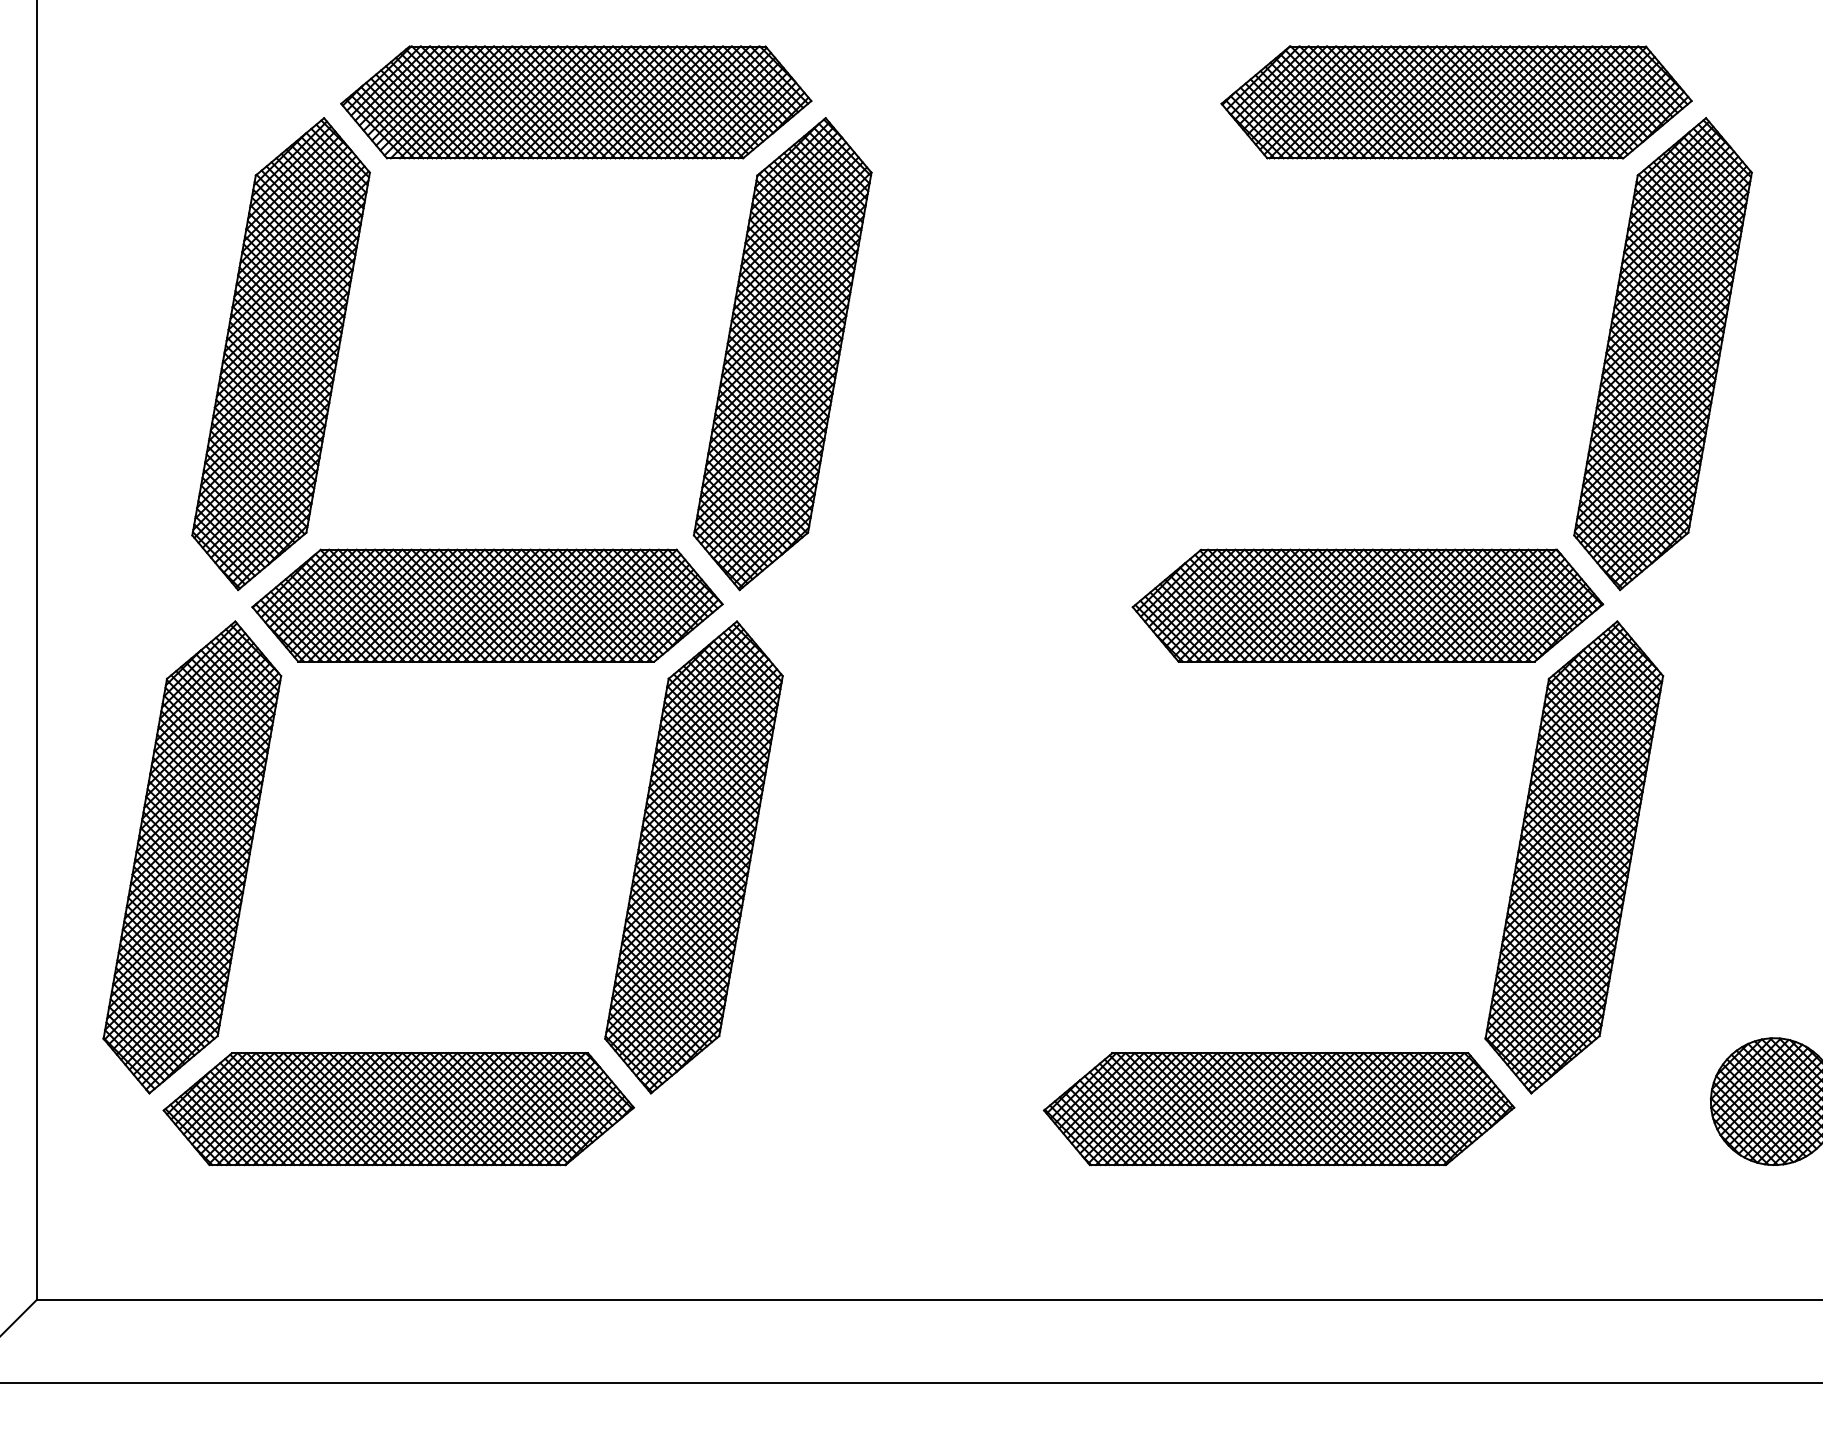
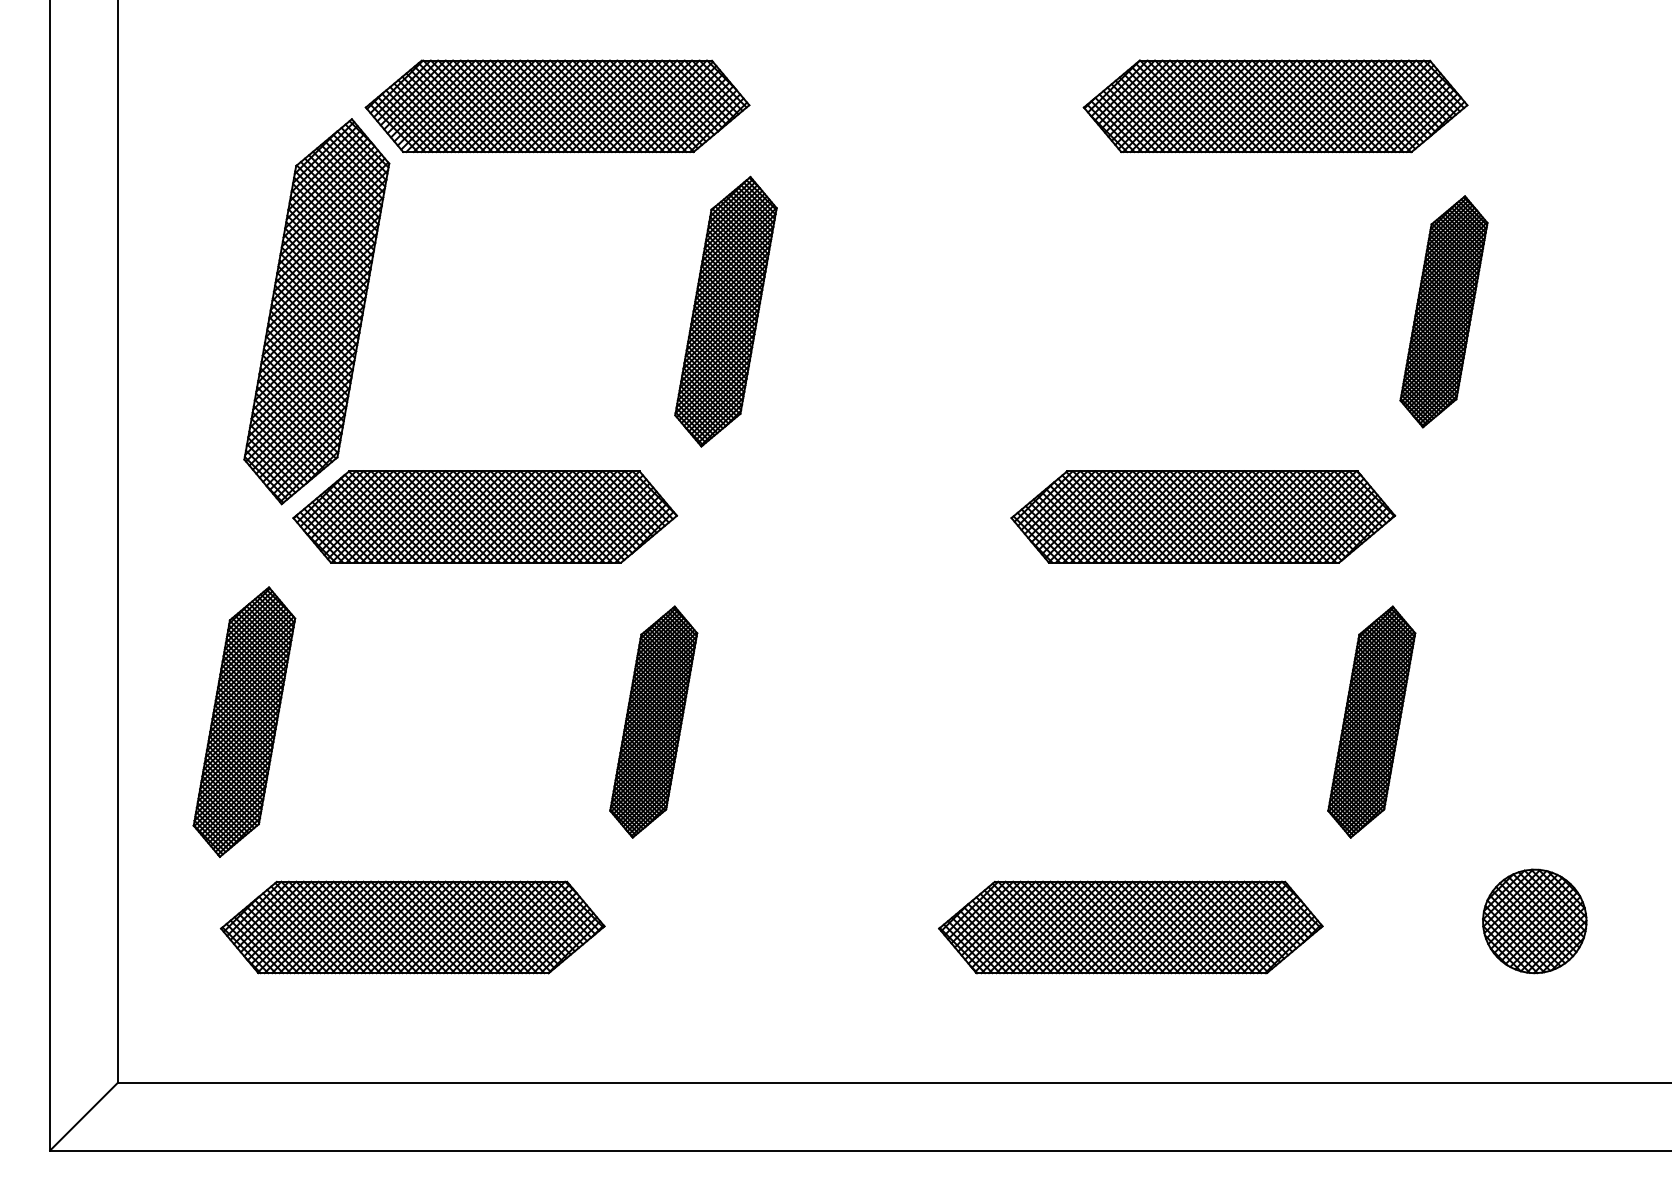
part: (782, 353) -> (725, 311), size x0.7
part: (1662, 353) -> (1443, 311), size x0.6
part: (192, 856) -> (244, 721), size x0.7
part: (693, 856) -> (653, 721), size x0.6
part: (1574, 856) -> (1371, 721), size x0.6

